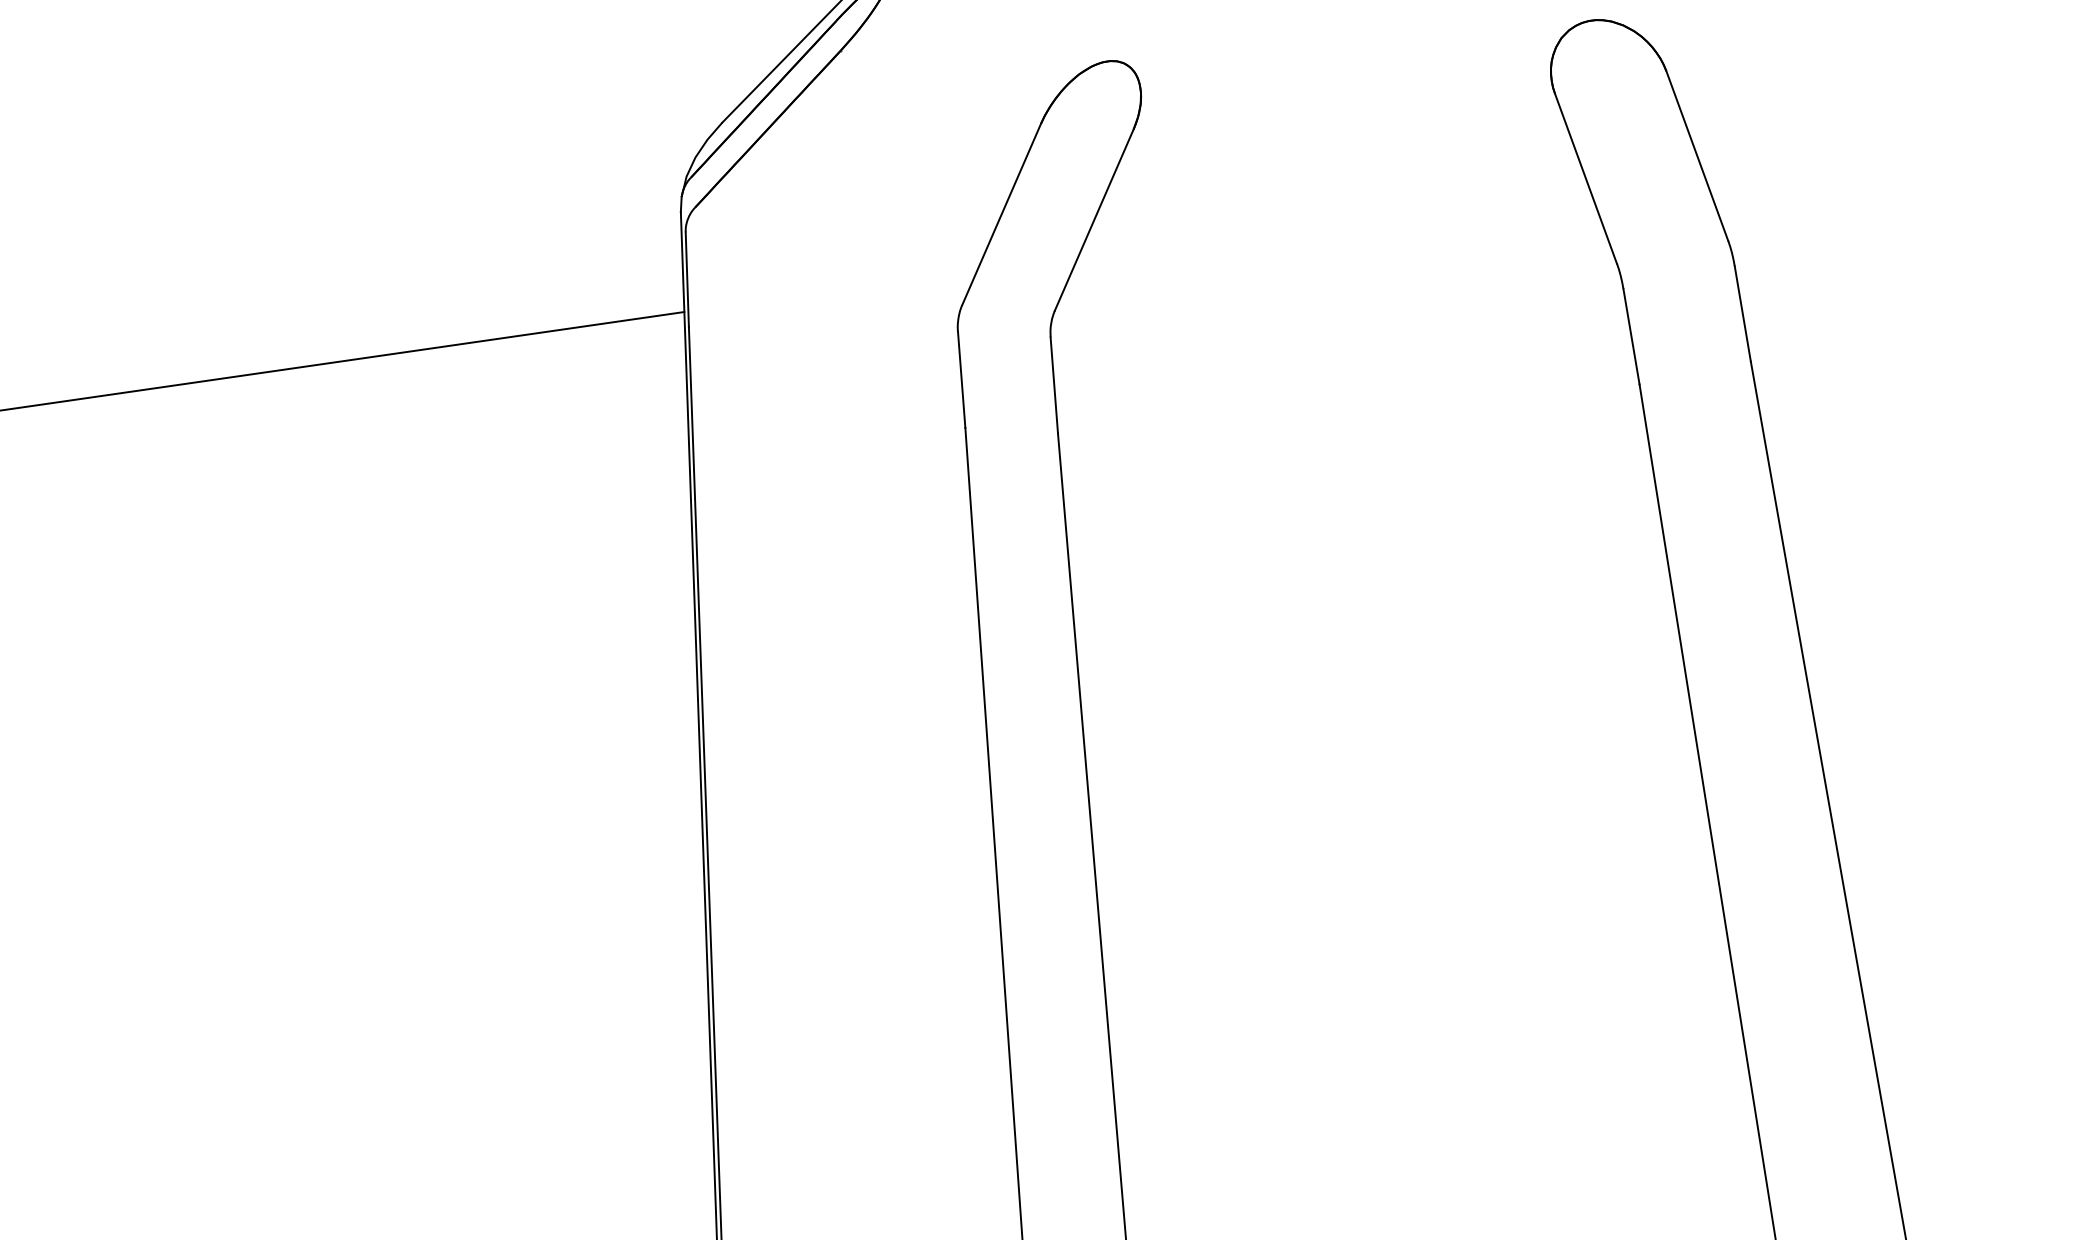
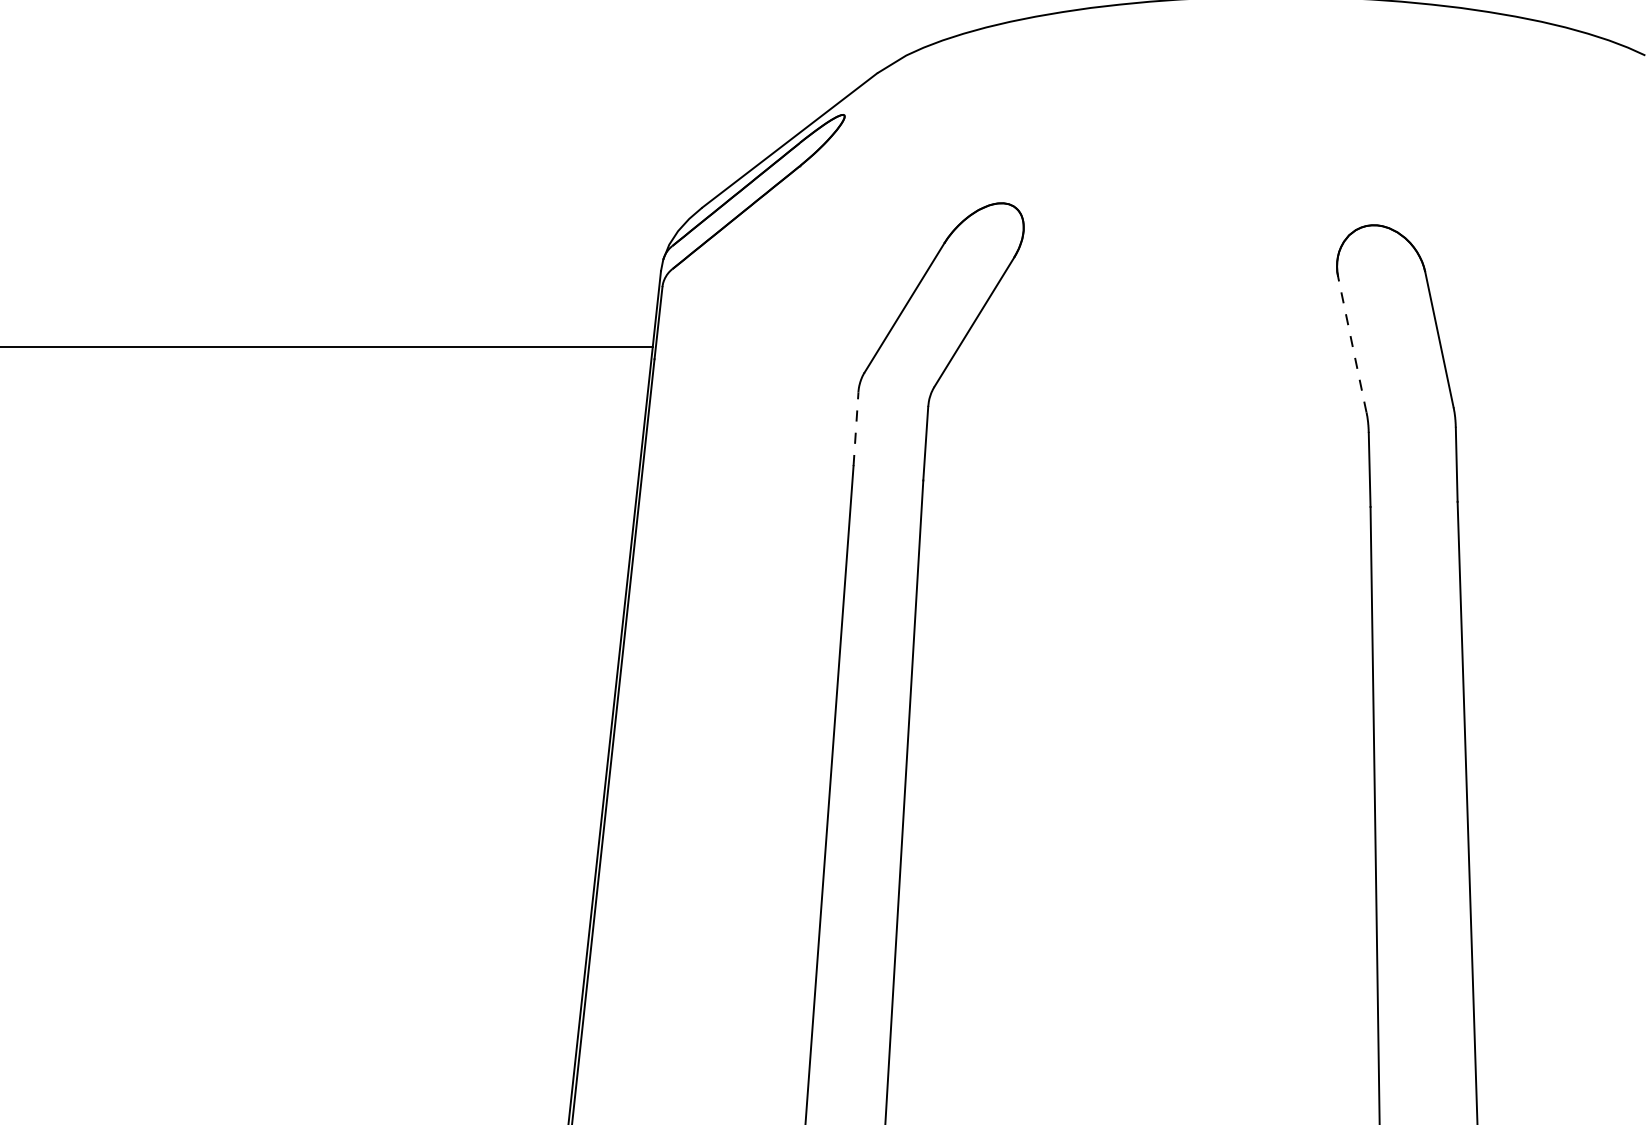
line: (1586, 178) -> (1352, 344), solid -> dashed
line: (962, 380) -> (856, 429), solid -> dashed

